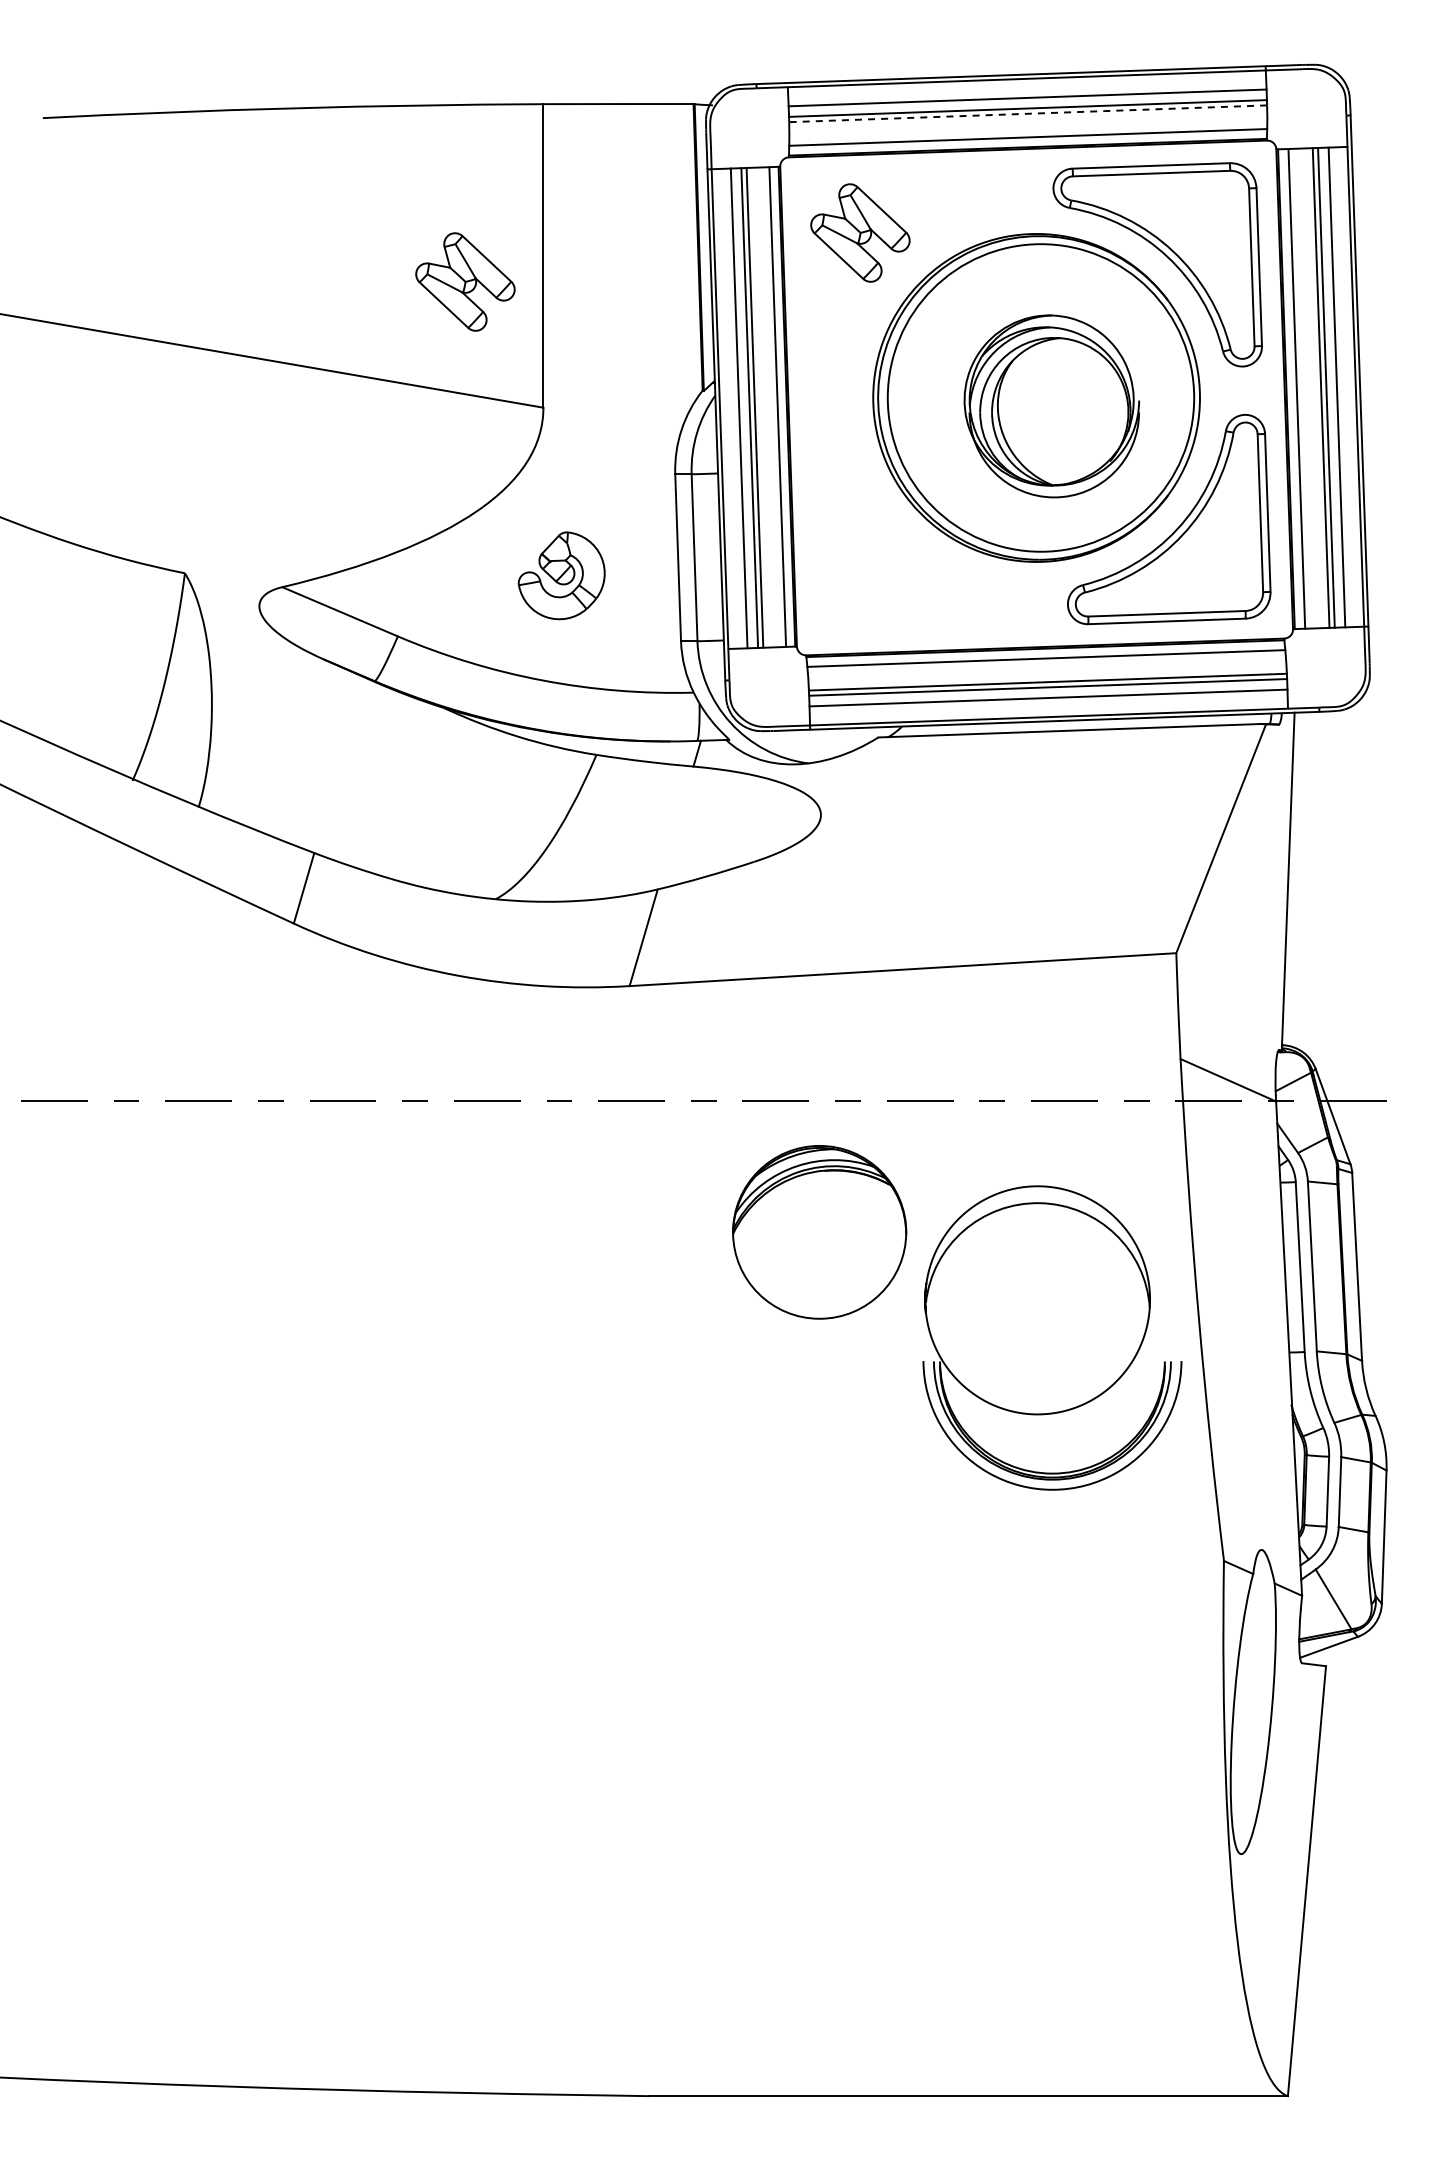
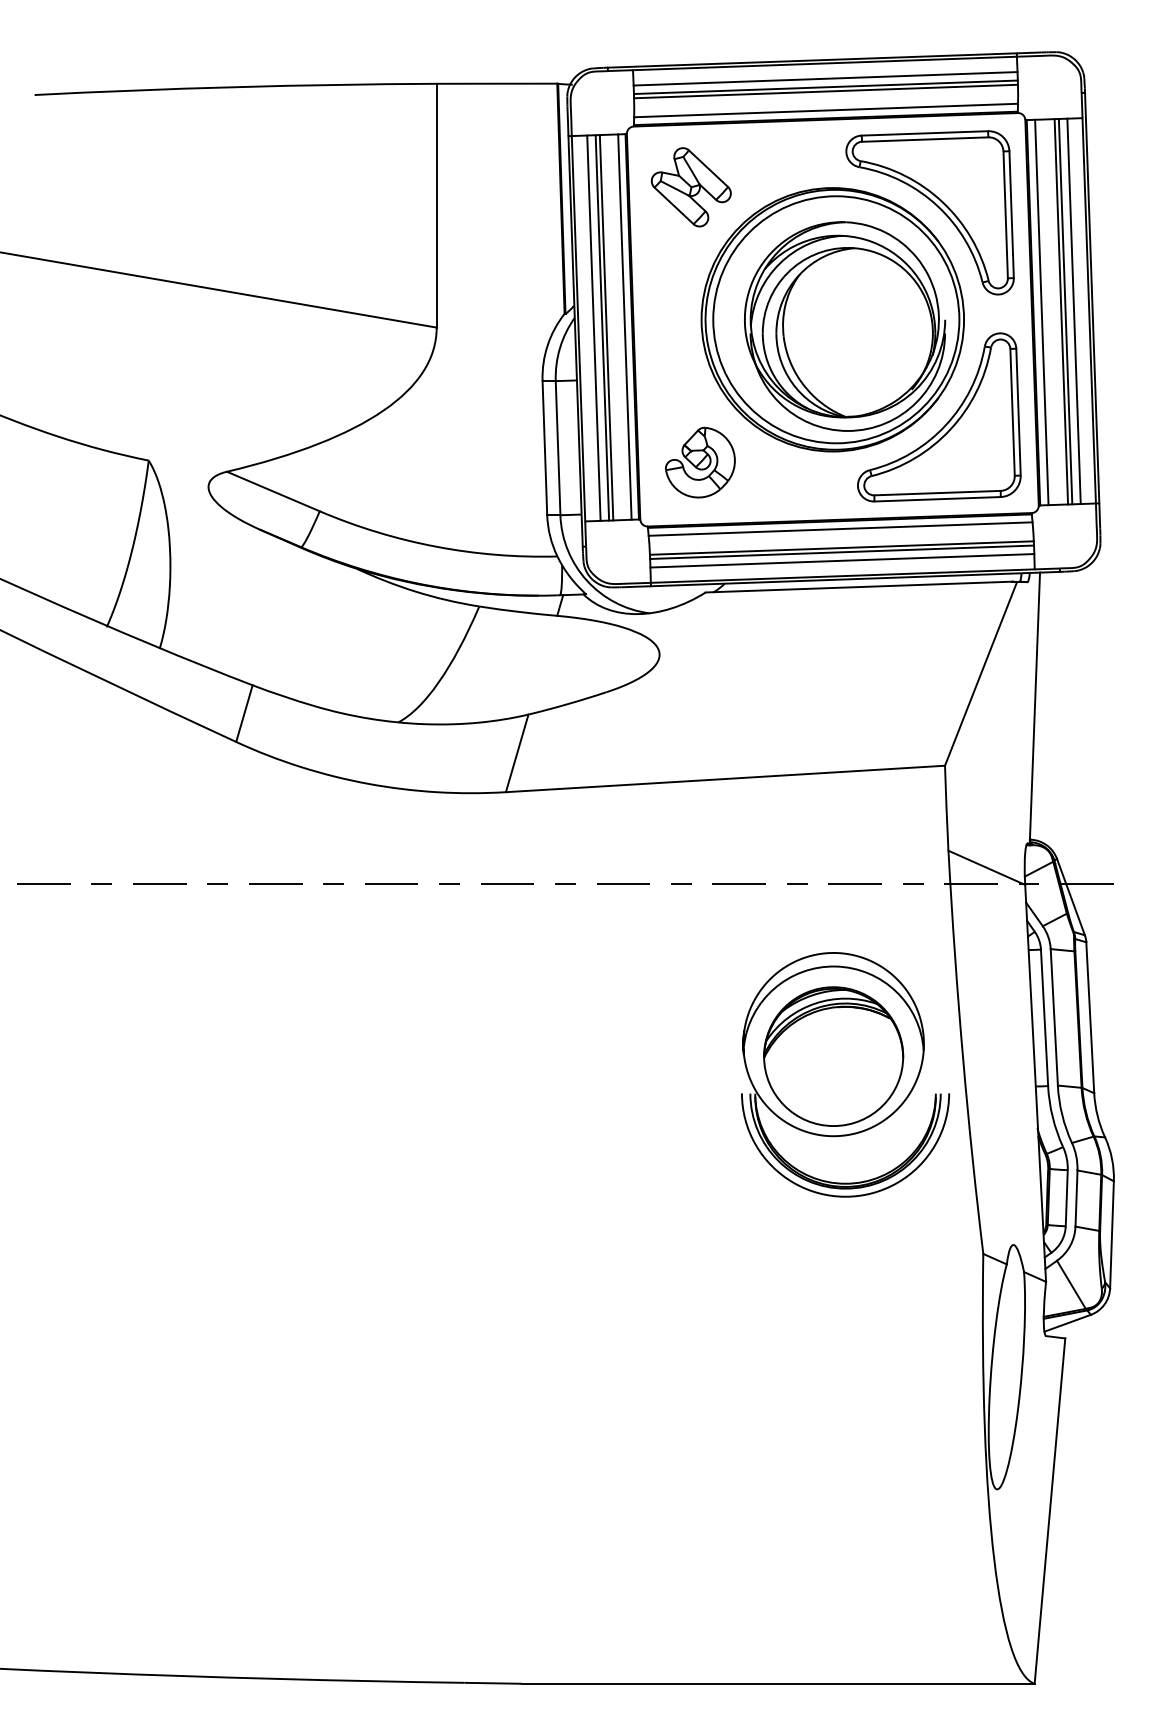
line: (1027, 113) -> (825, 91), dashed -> solid
part: (465, 281) -> (374, 226), removed
part: (1051, 406) -> (844, 326), size x1.43
part: (561, 575) -> (700, 462), moved
part: (819, 1232) -> (833, 1056), moved

